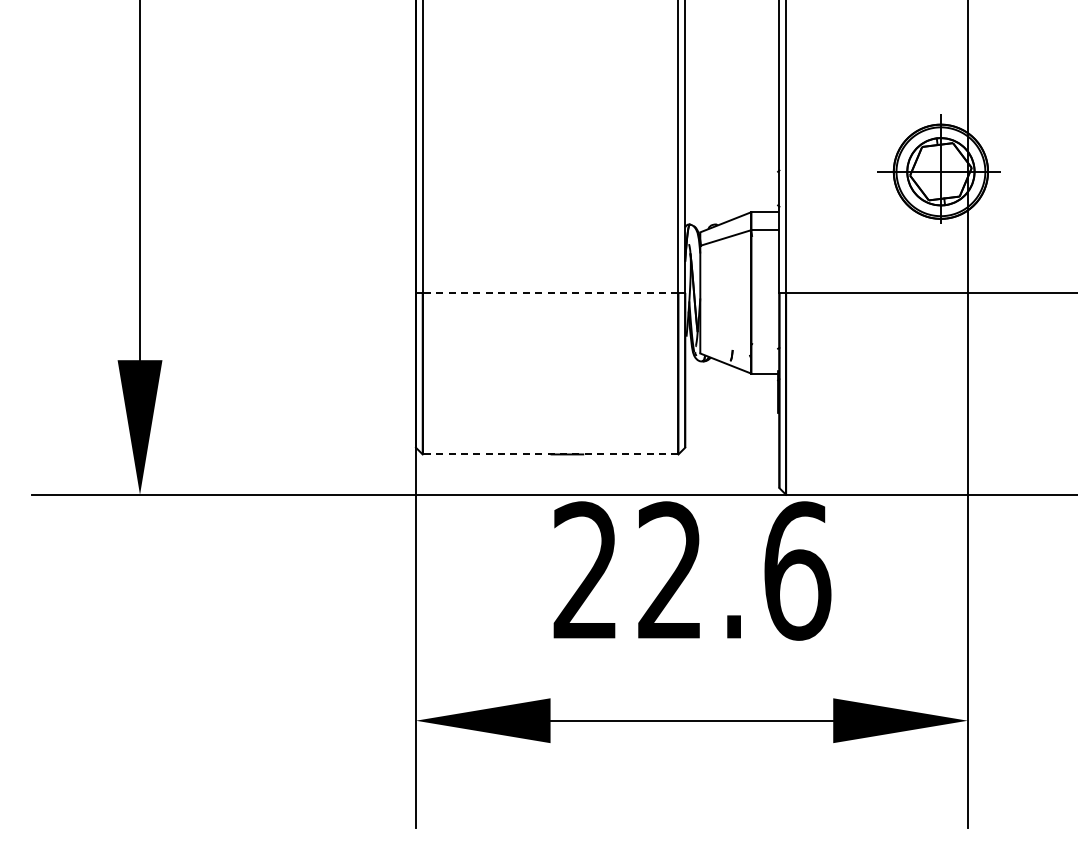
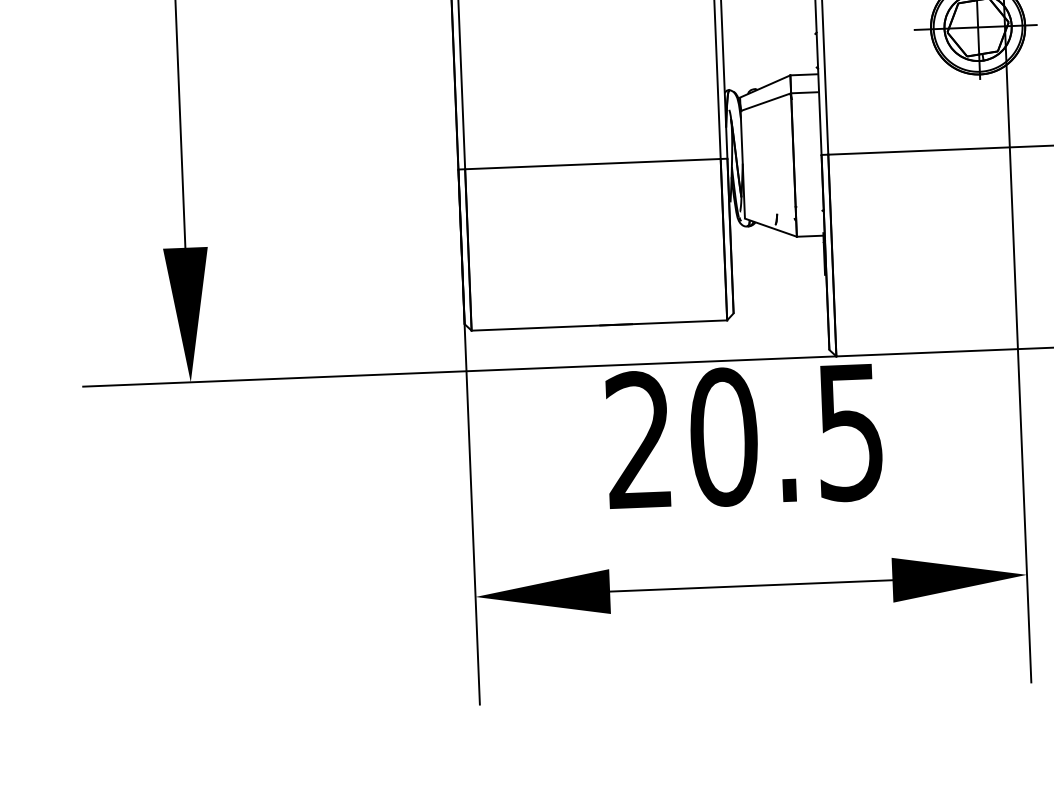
line: (550, 292) -> (592, 163), dashed -> solid
line: (550, 454) -> (599, 325), dashed -> solid
text: (734, 570) -> (787, 434), 22.6 -> 20.5

